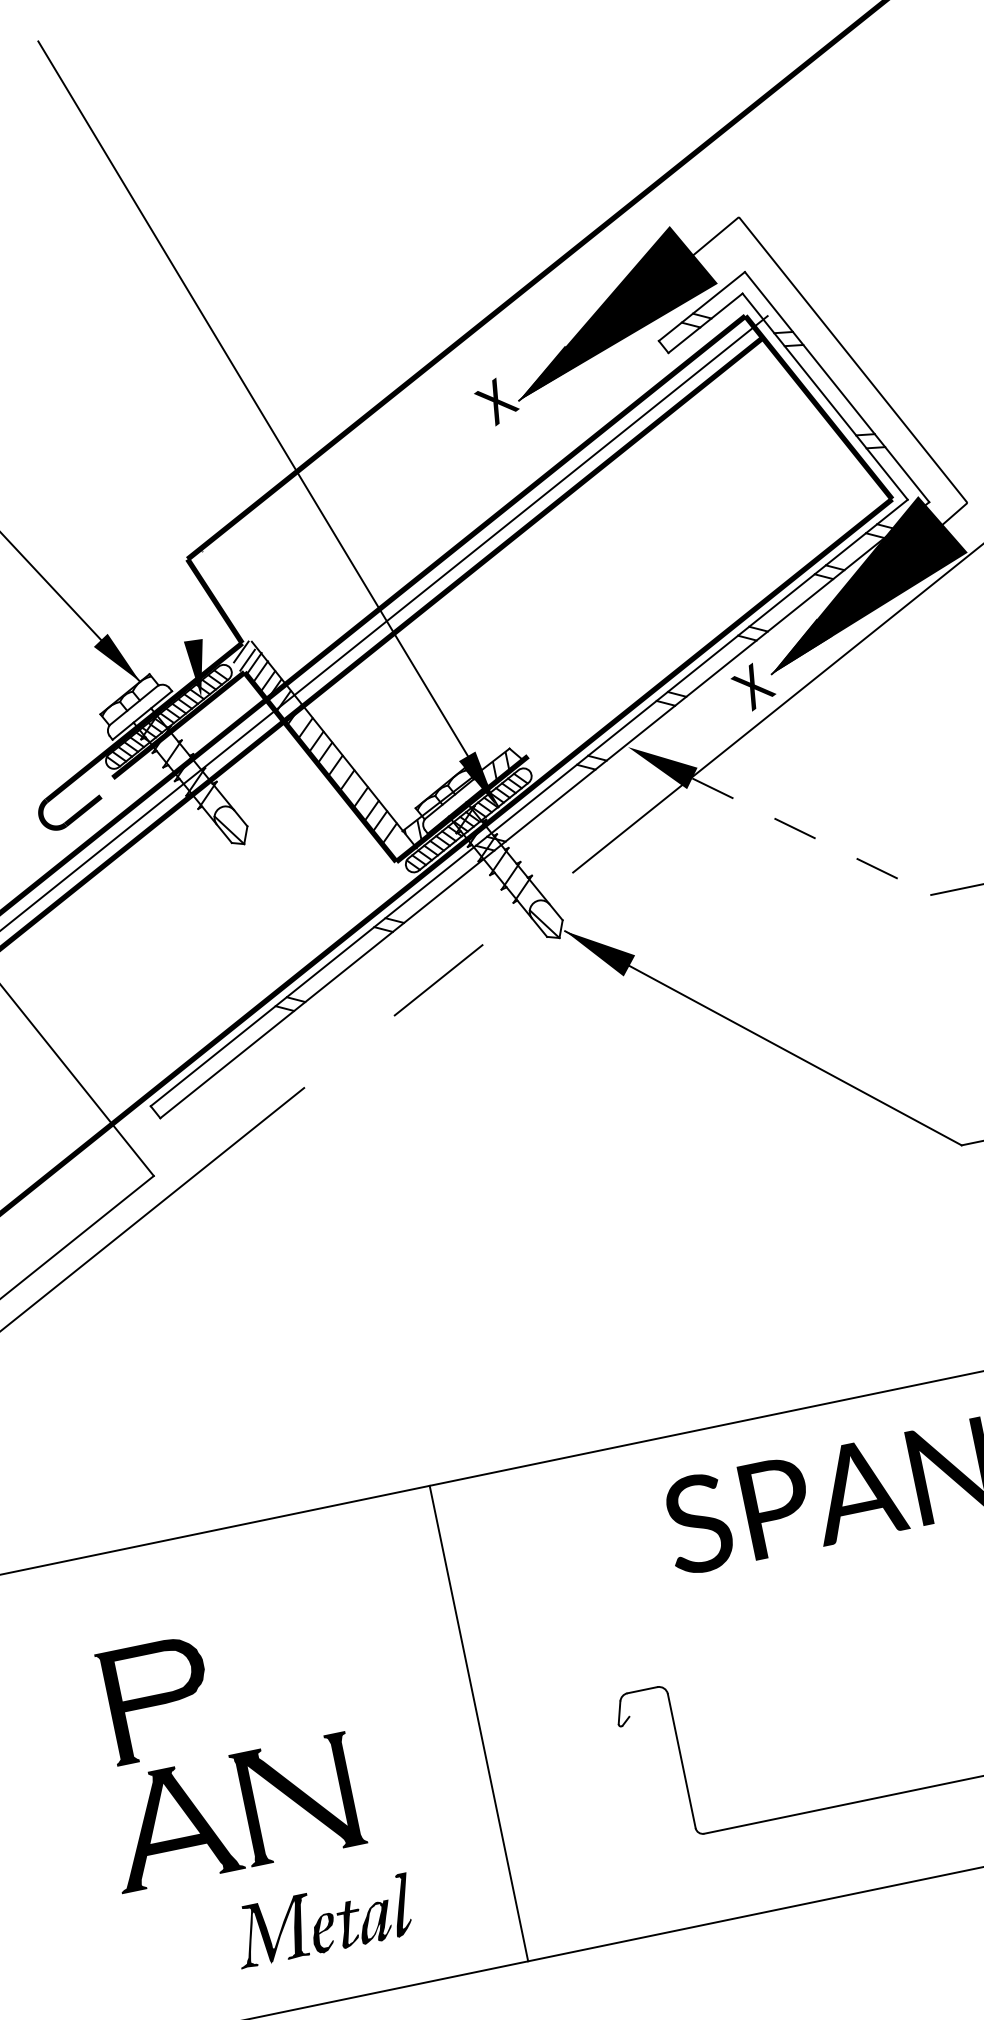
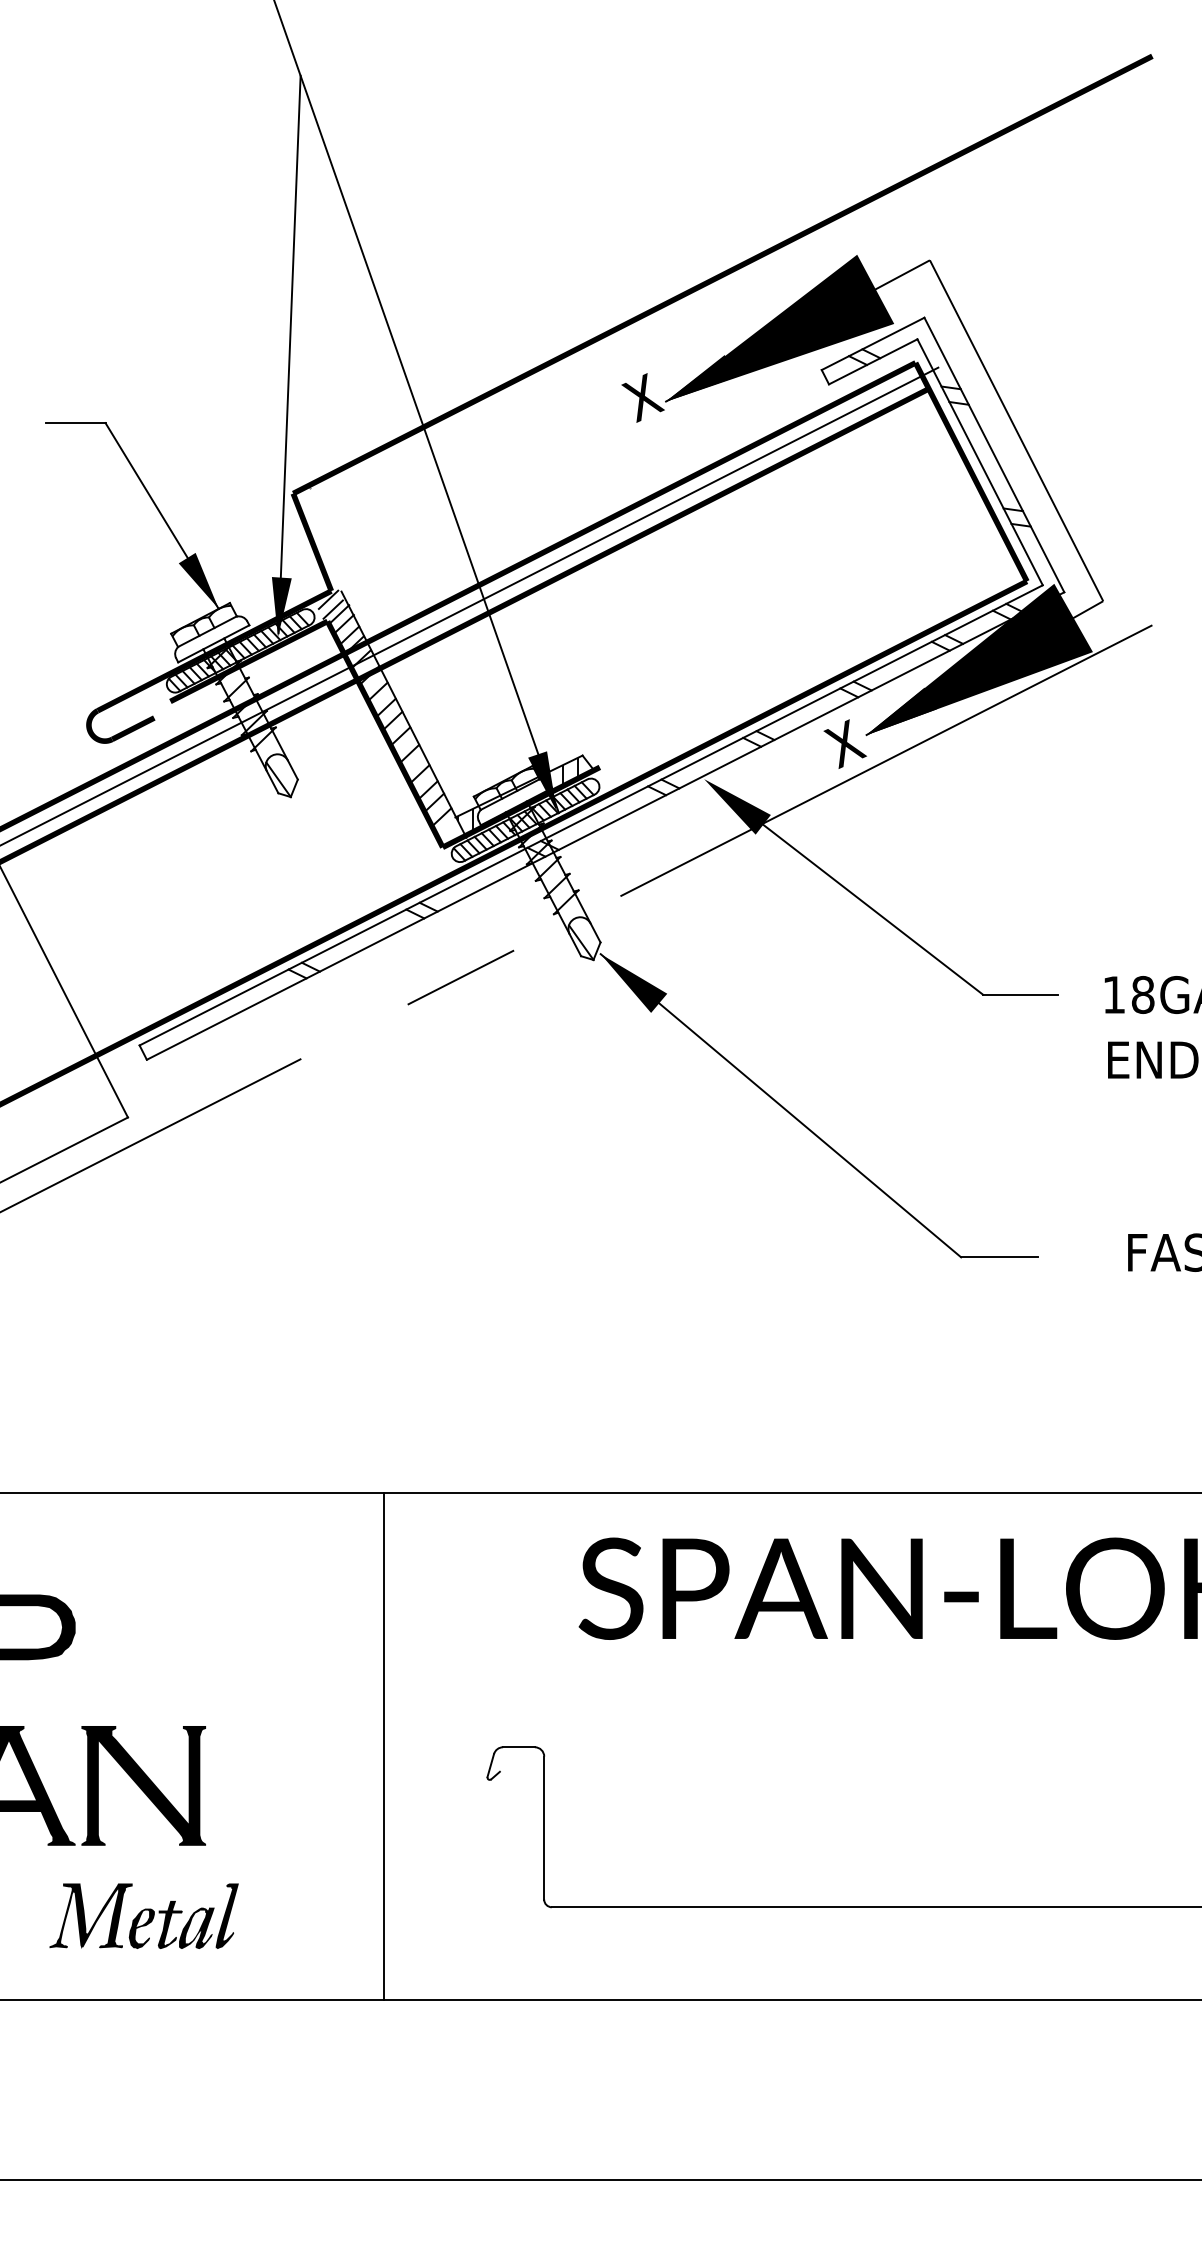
line: (157, 429) -> (289, 354), added
line: (812, 836) -> (873, 909), dashed -> solid
line: (478, 1723) -> (383, 1746), moved

